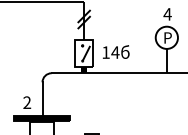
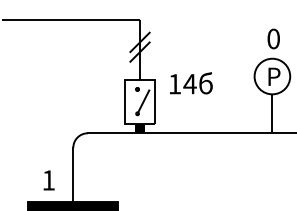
text: (167, 14) -> (273, 39), 4 -> 0
text: (116, 51) -> (191, 82), moved
text: (27, 102) -> (49, 180), 2 -> 1

